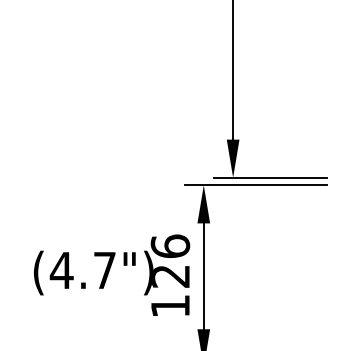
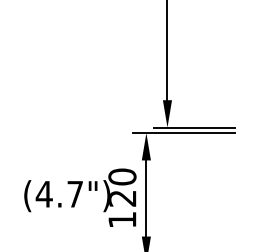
text: (169, 246) -> (121, 177), 126 -> 120

